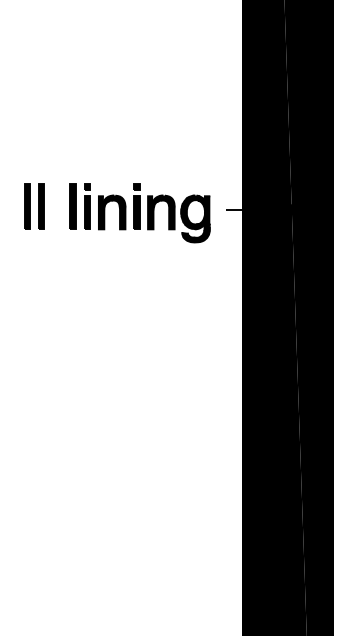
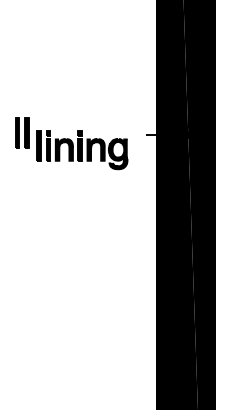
part: (140, 213) -> (82, 150), moved

